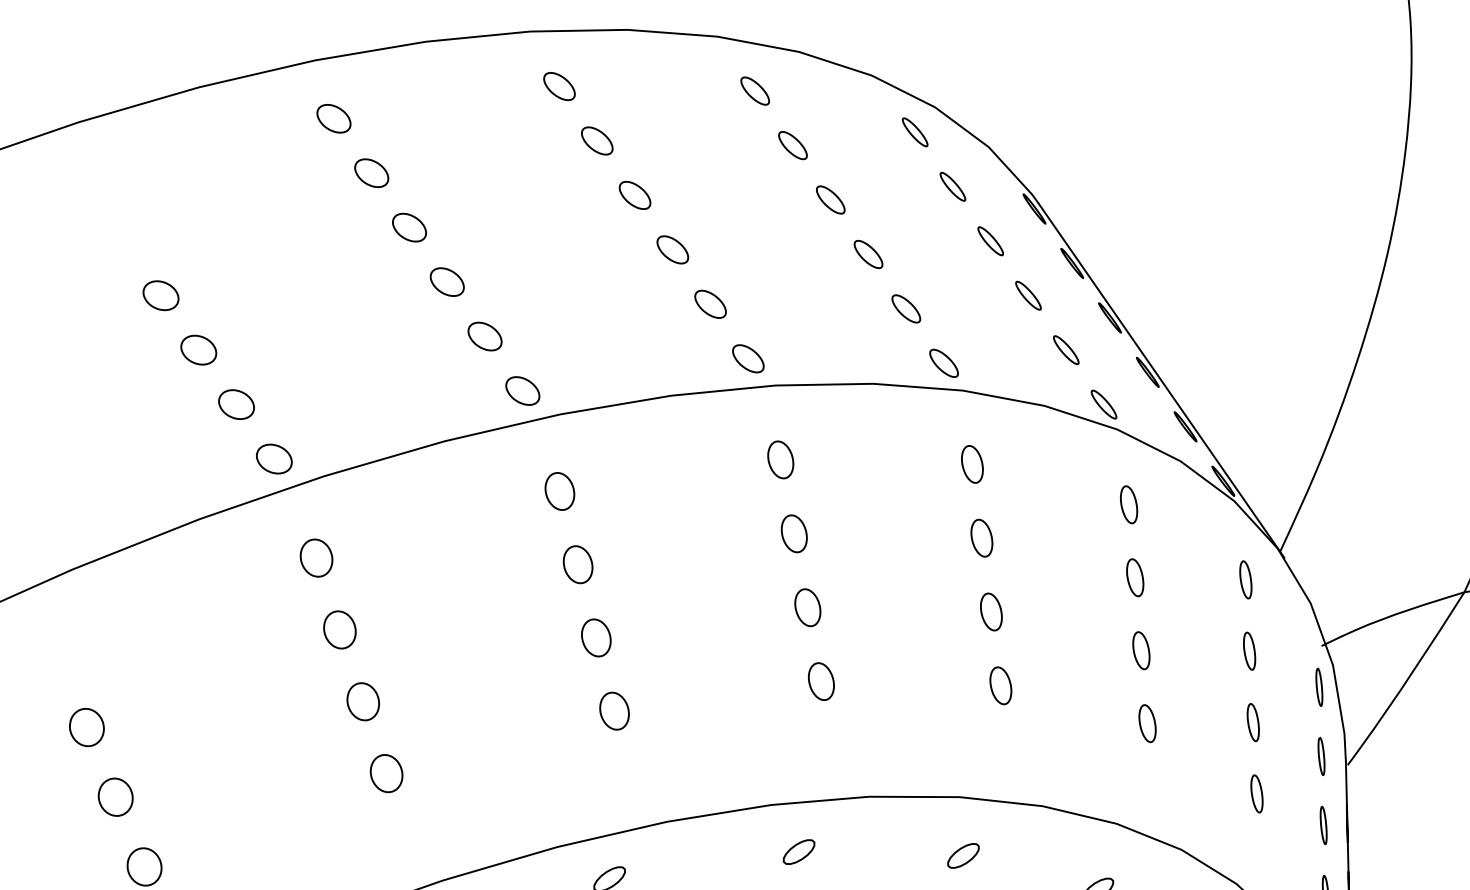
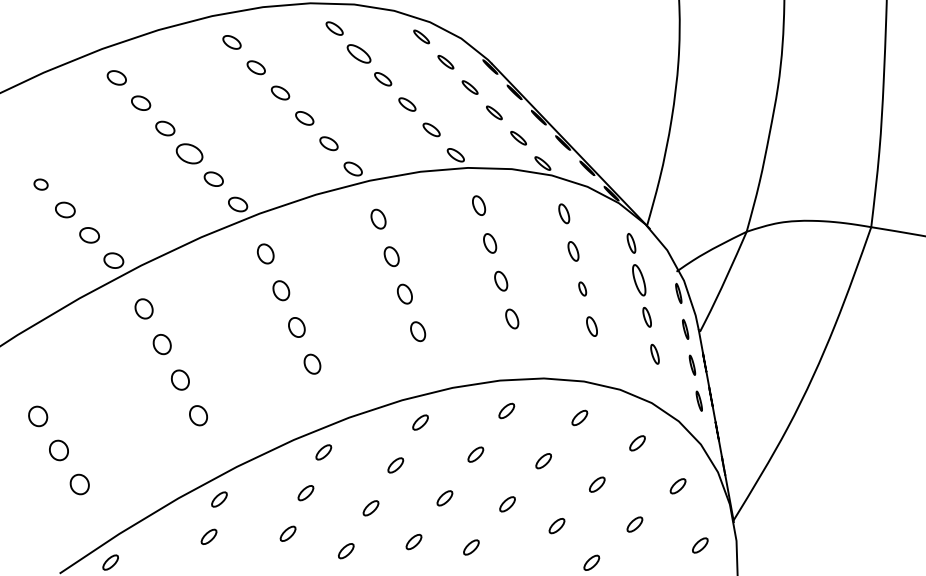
part: (792, 144) -> (358, 53), size x1.4
part: (447, 281) -> (189, 153), size x1.4
part: (159, 295) -> (40, 184), size x0.7
part: (1141, 649) -> (582, 288), size x0.7
part: (1249, 651) -> (639, 280), size x1.6

